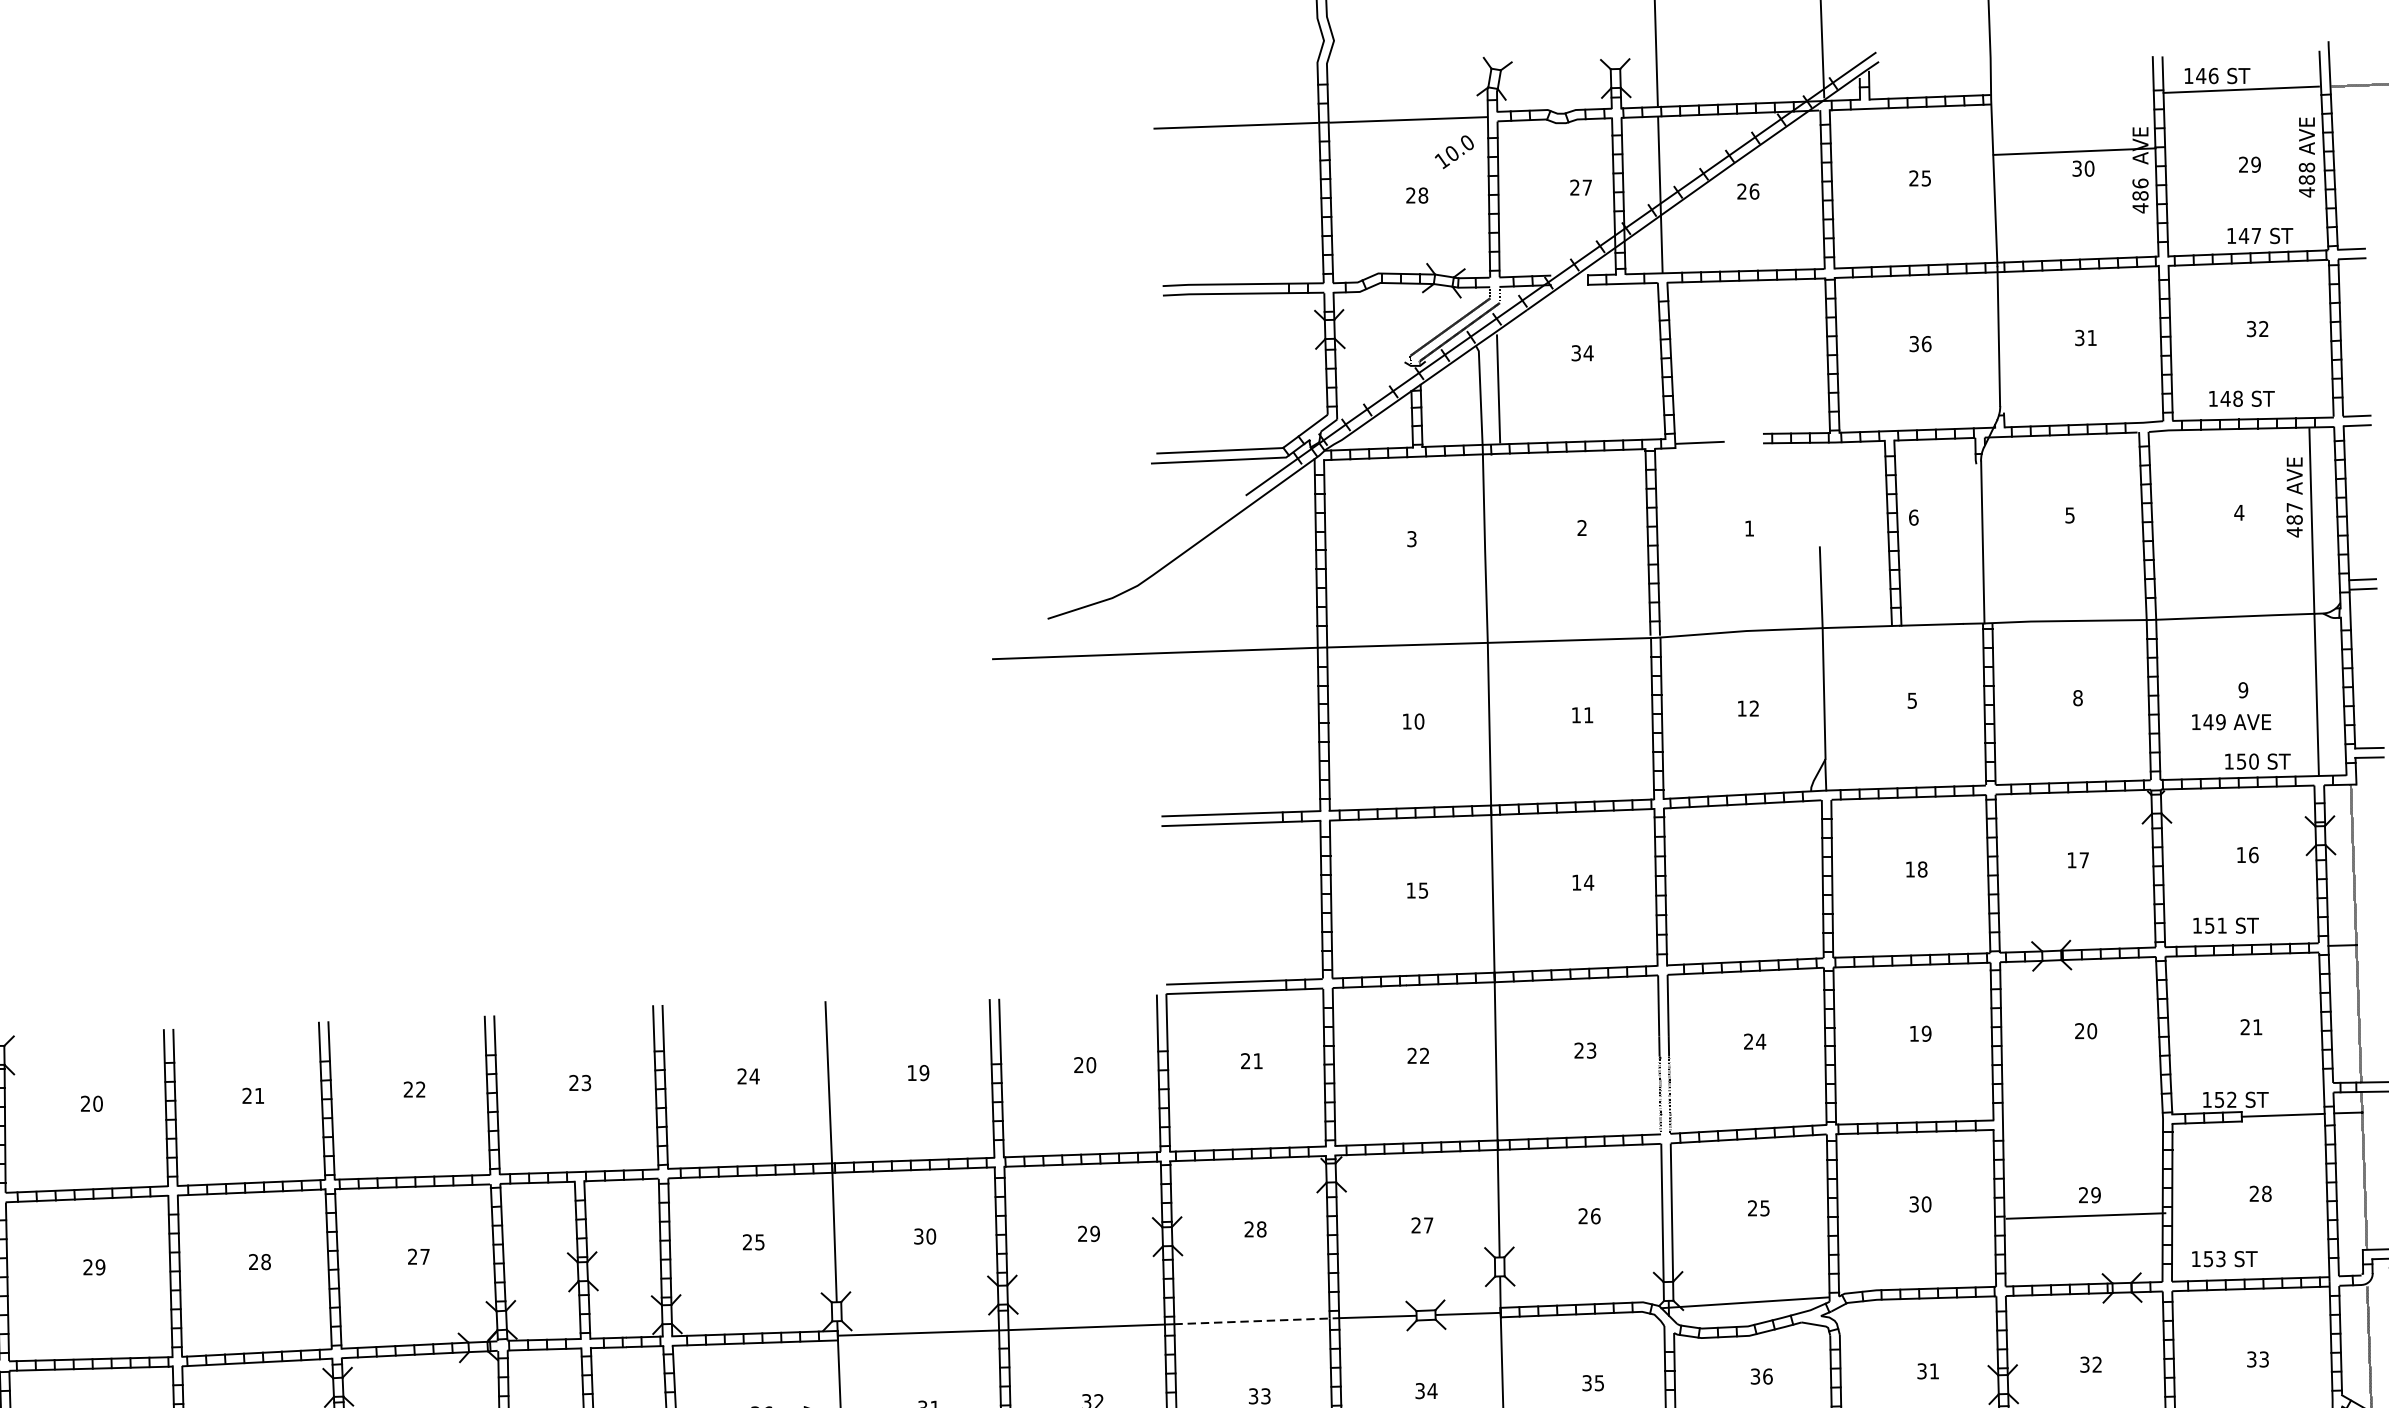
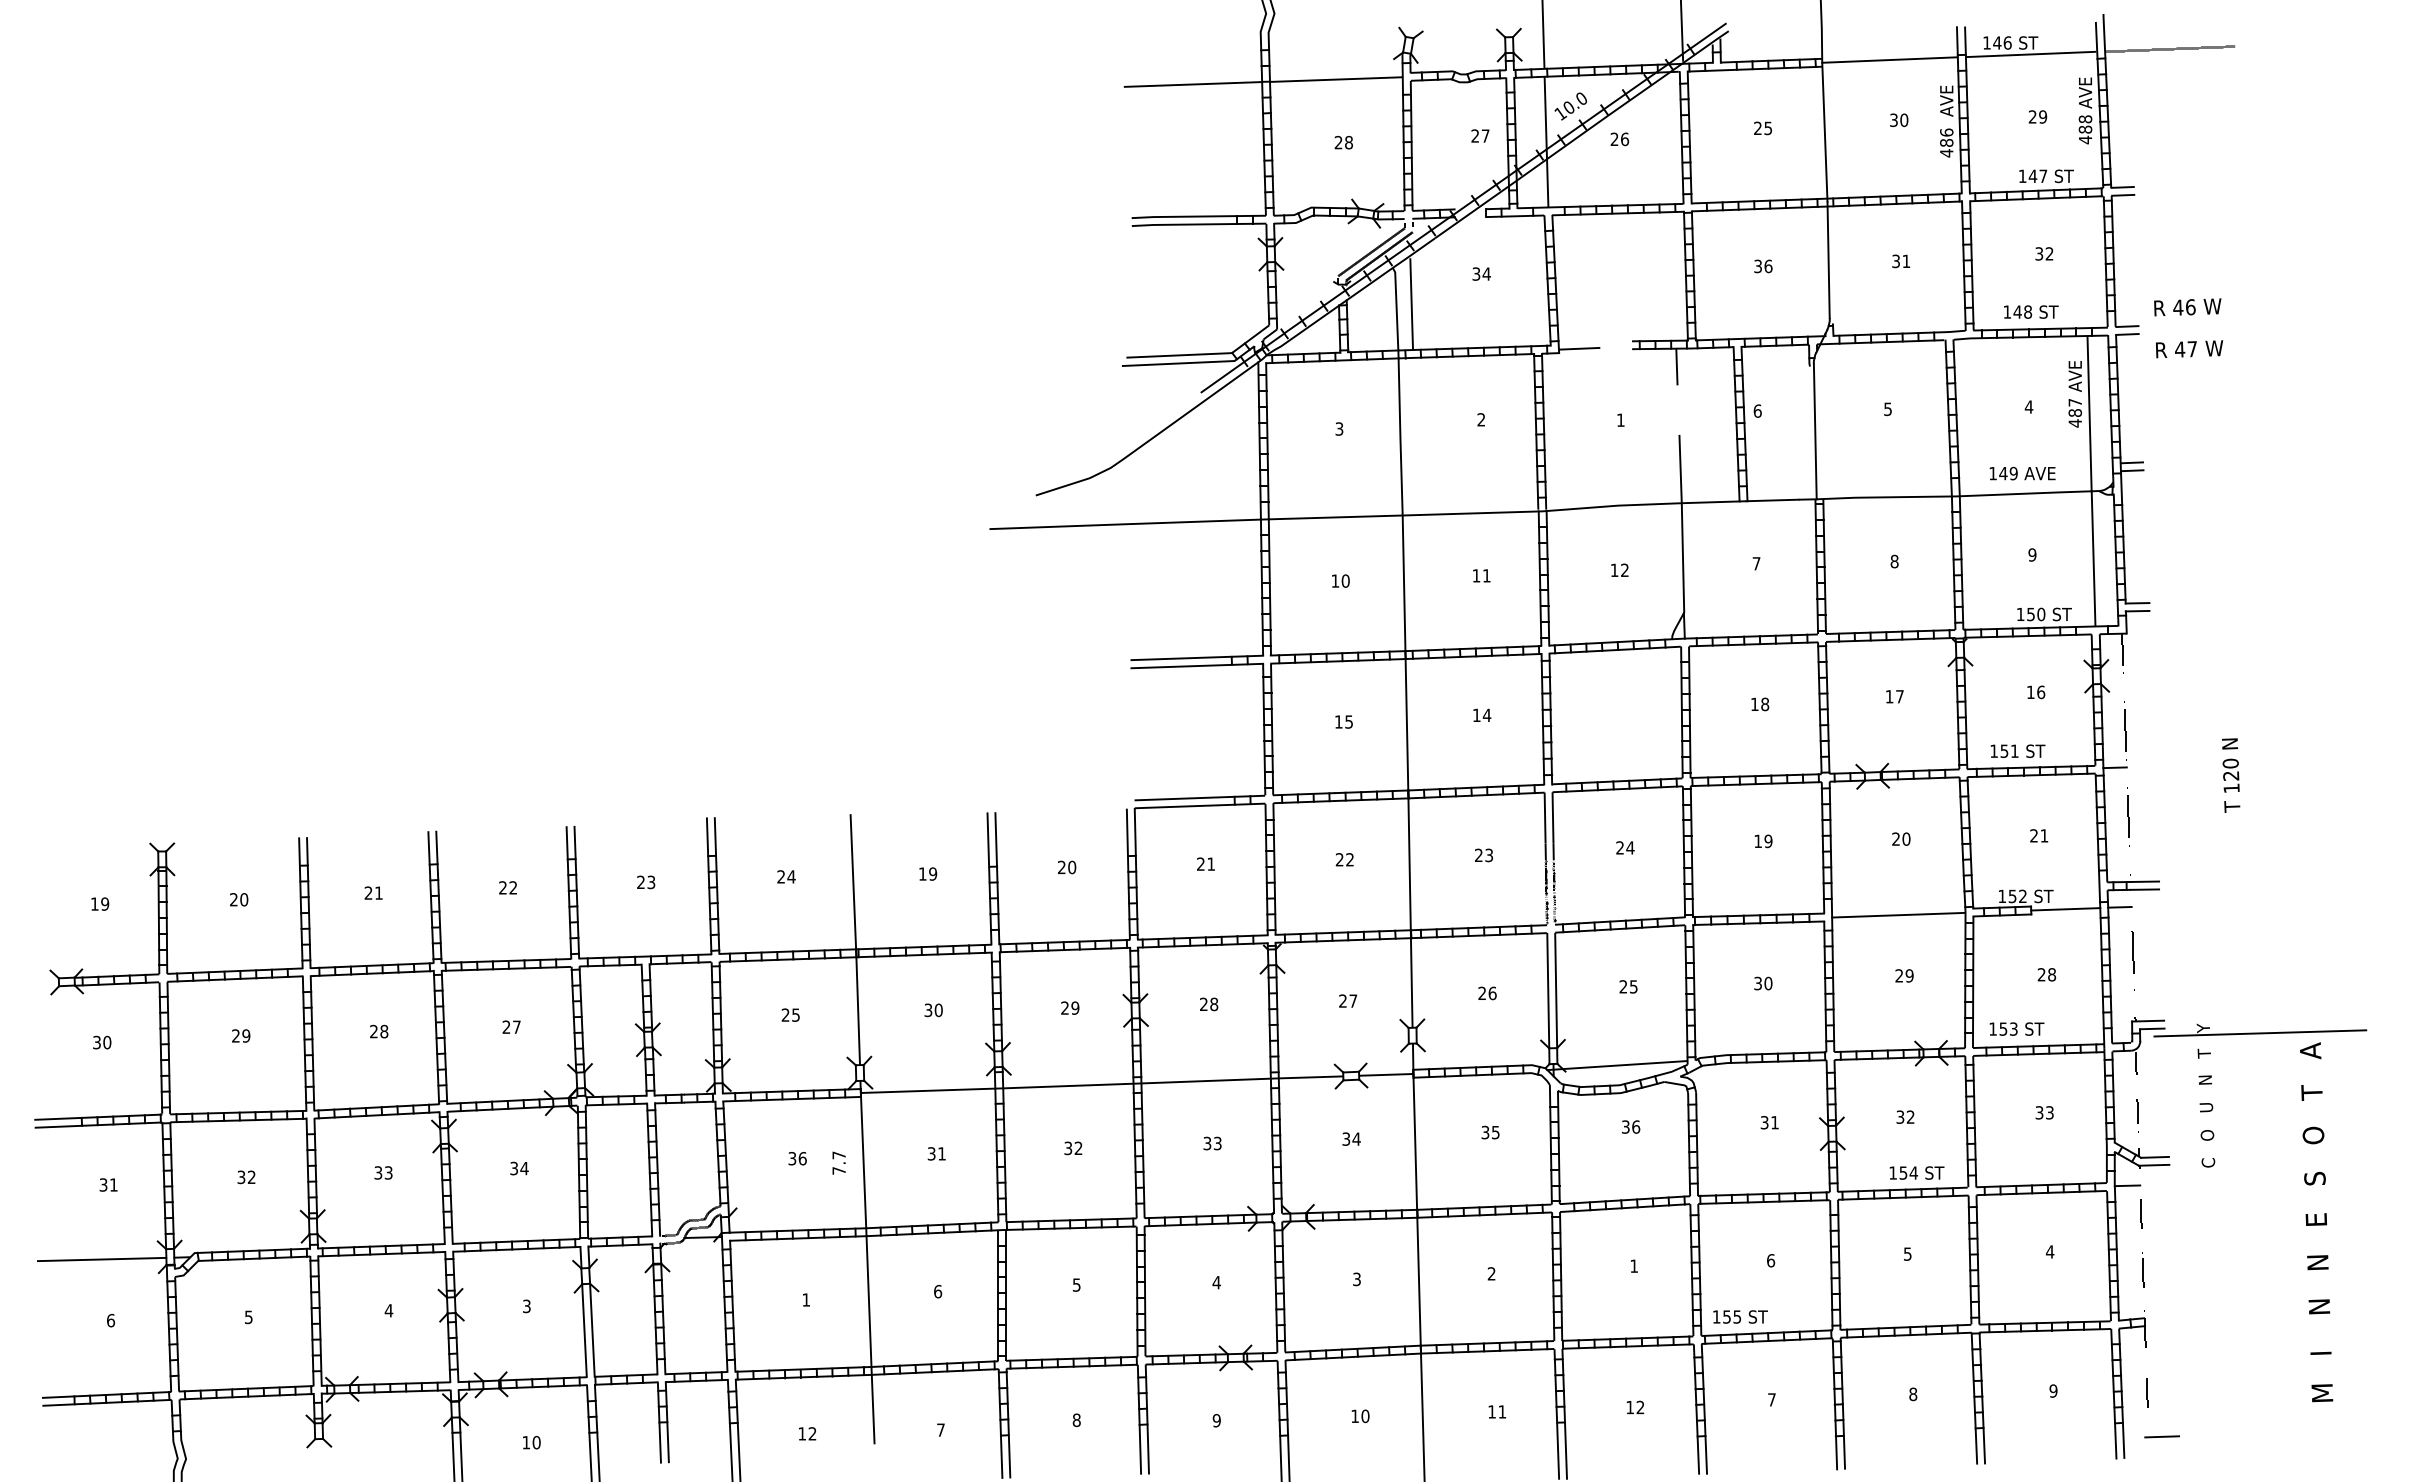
line: (2074, 150) -> (1889, 59), moved
text: (1453, 152) -> (1570, 106), moved
line: (1816, 464) -> (1676, 366), added
text: (1912, 700) -> (1756, 563), 5 -> 7
text: (2231, 722) -> (2022, 473), moved
line: (2086, 1215) -> (1898, 914), moved
line: (1257, 1320) -> (1210, 1080), dashed -> solid

